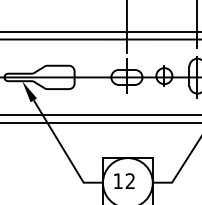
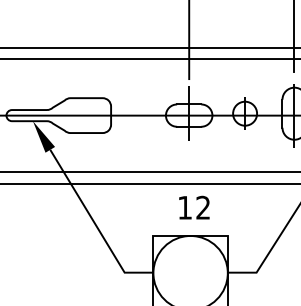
text: (124, 180) -> (194, 206), moved

